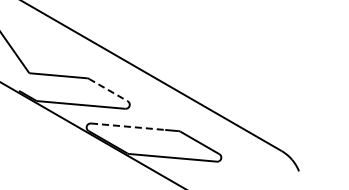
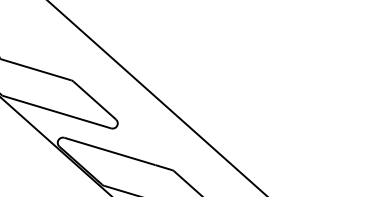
line: (108, 90) -> (94, 101), dashed -> solid
line: (128, 126) -> (110, 151), dashed -> solid

